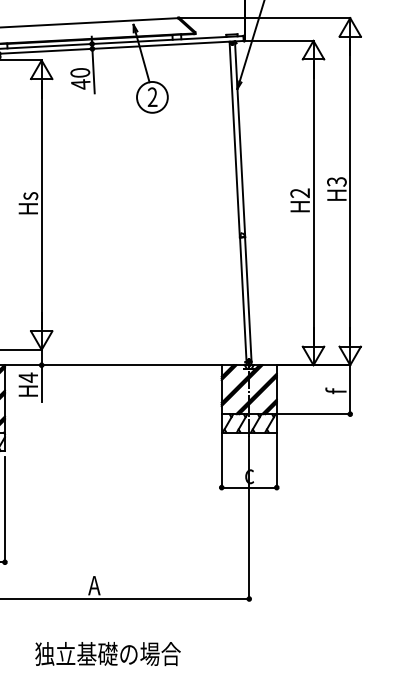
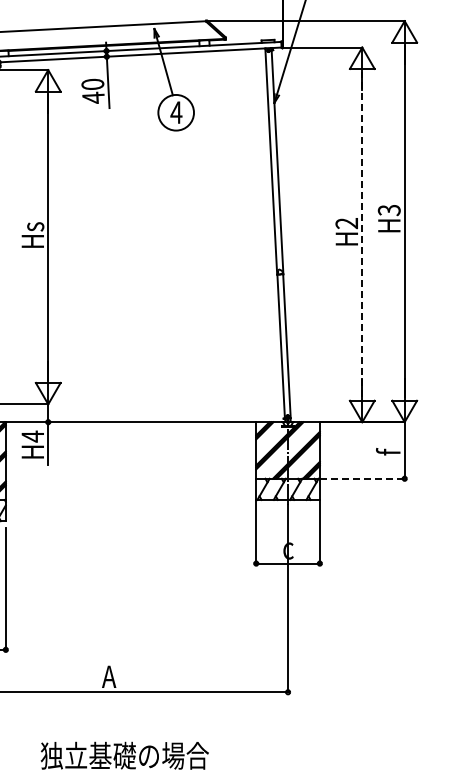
text: (152, 97) -> (176, 112), 2 -> 4
line: (313, 202) -> (362, 234), solid -> dashed
line: (313, 413) -> (362, 478), solid -> dashed

